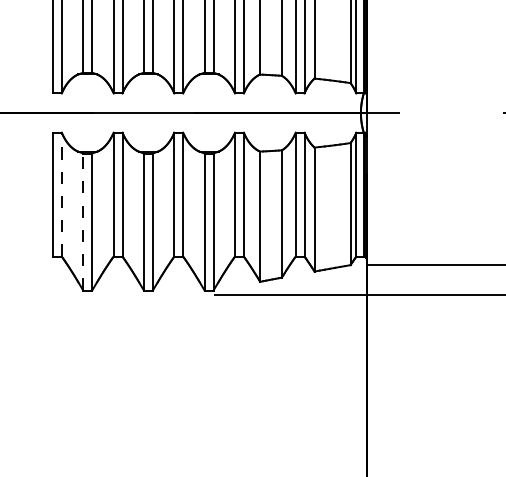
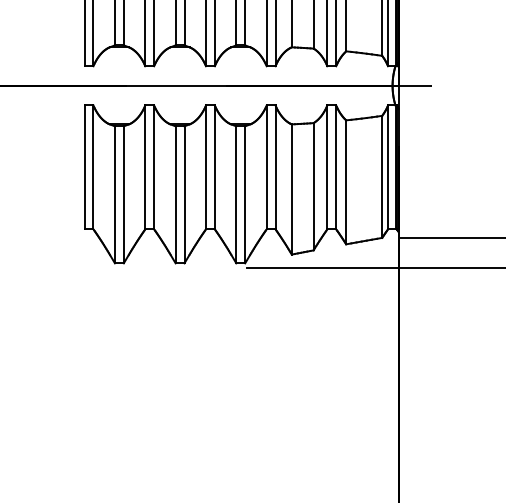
line: (61, 194) -> (93, 167), dashed -> solid
line: (82, 221) -> (114, 194), dashed -> solid

